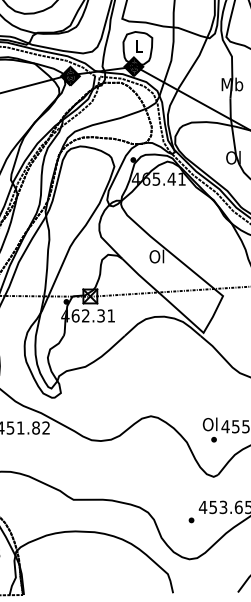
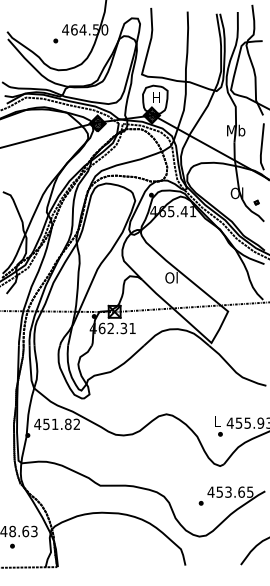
text: (139, 45) -> (156, 97), L -> H
text: (209, 424) -> (216, 421), Ol -> L

